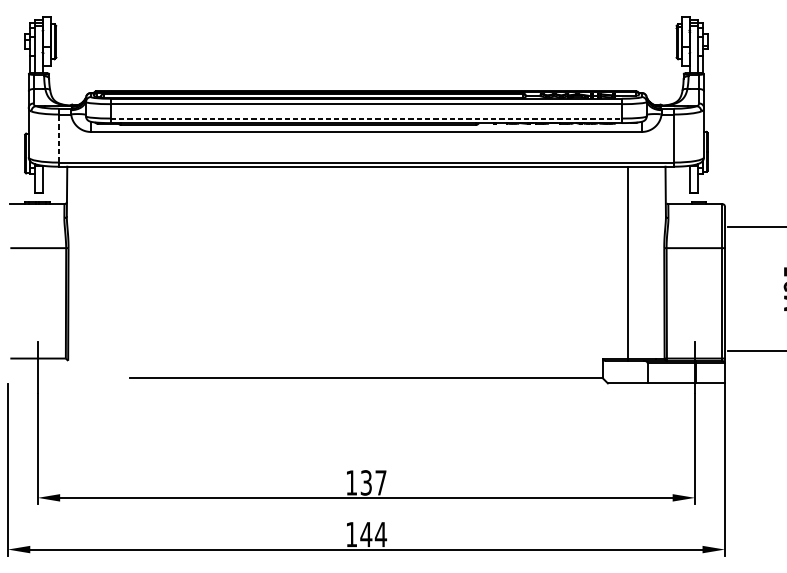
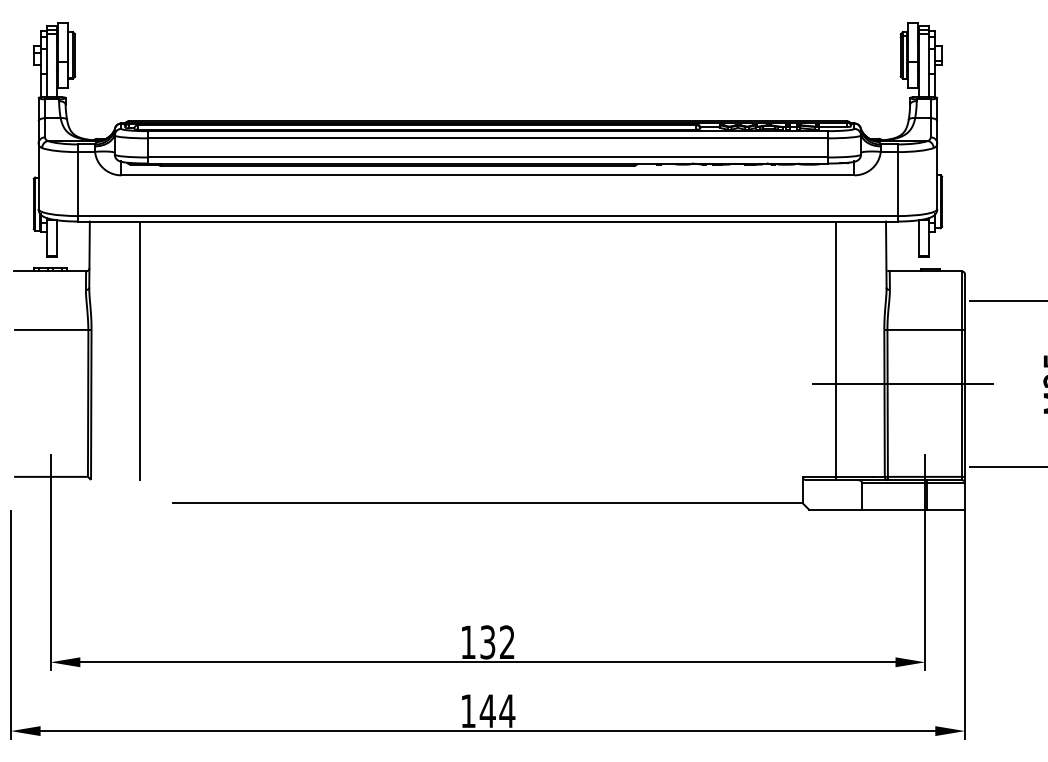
line: (366, 118) -> (487, 157), dashed -> solid
line: (58, 138) -> (78, 184), dashed -> solid
line: (104, 263) -> (139, 350), added
line: (677, 289) -> (902, 384), added
text: (381, 482) -> (507, 641), 137 -> 132

